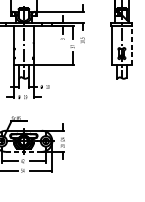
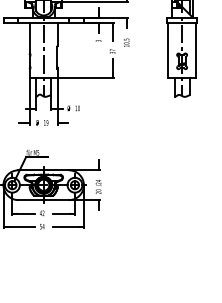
line: (132, 45) -> (196, 50), dashed -> solid
line: (24, 152) -> (44, 200), dashed -> solid

